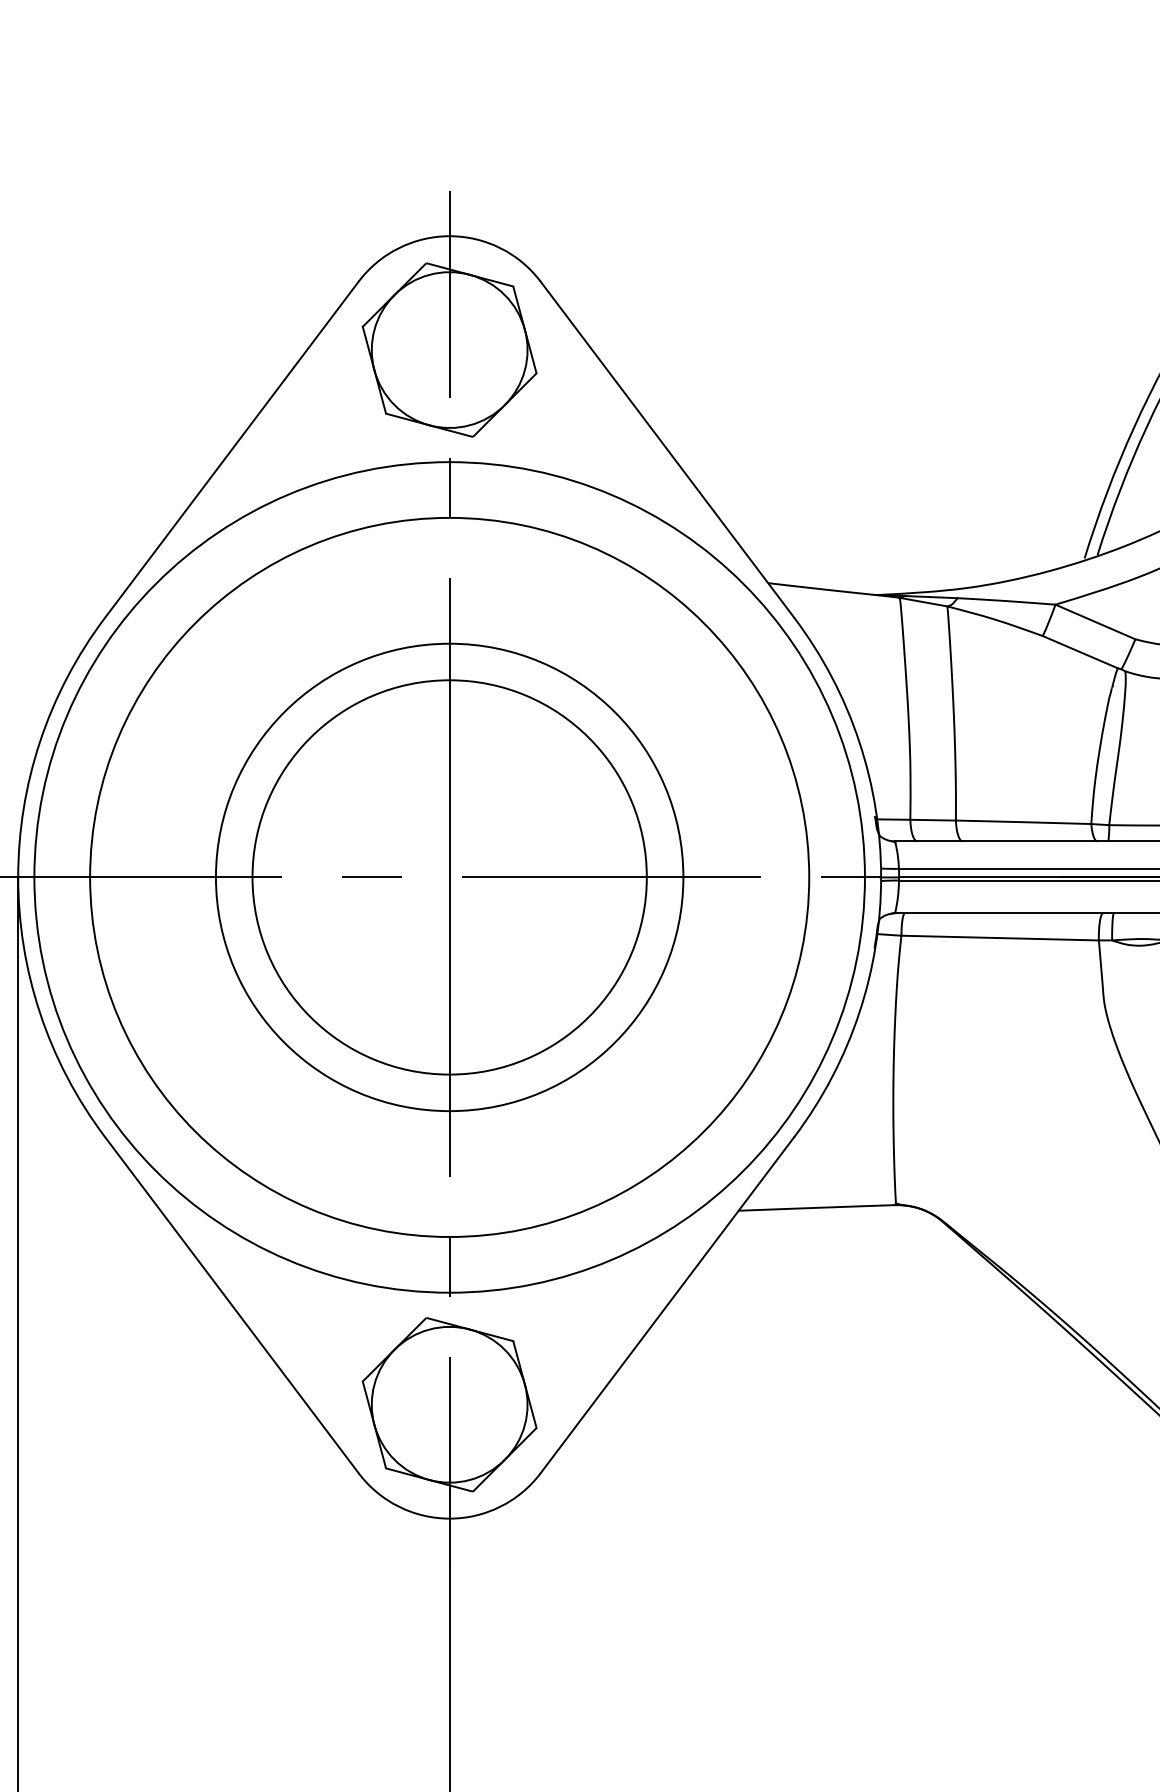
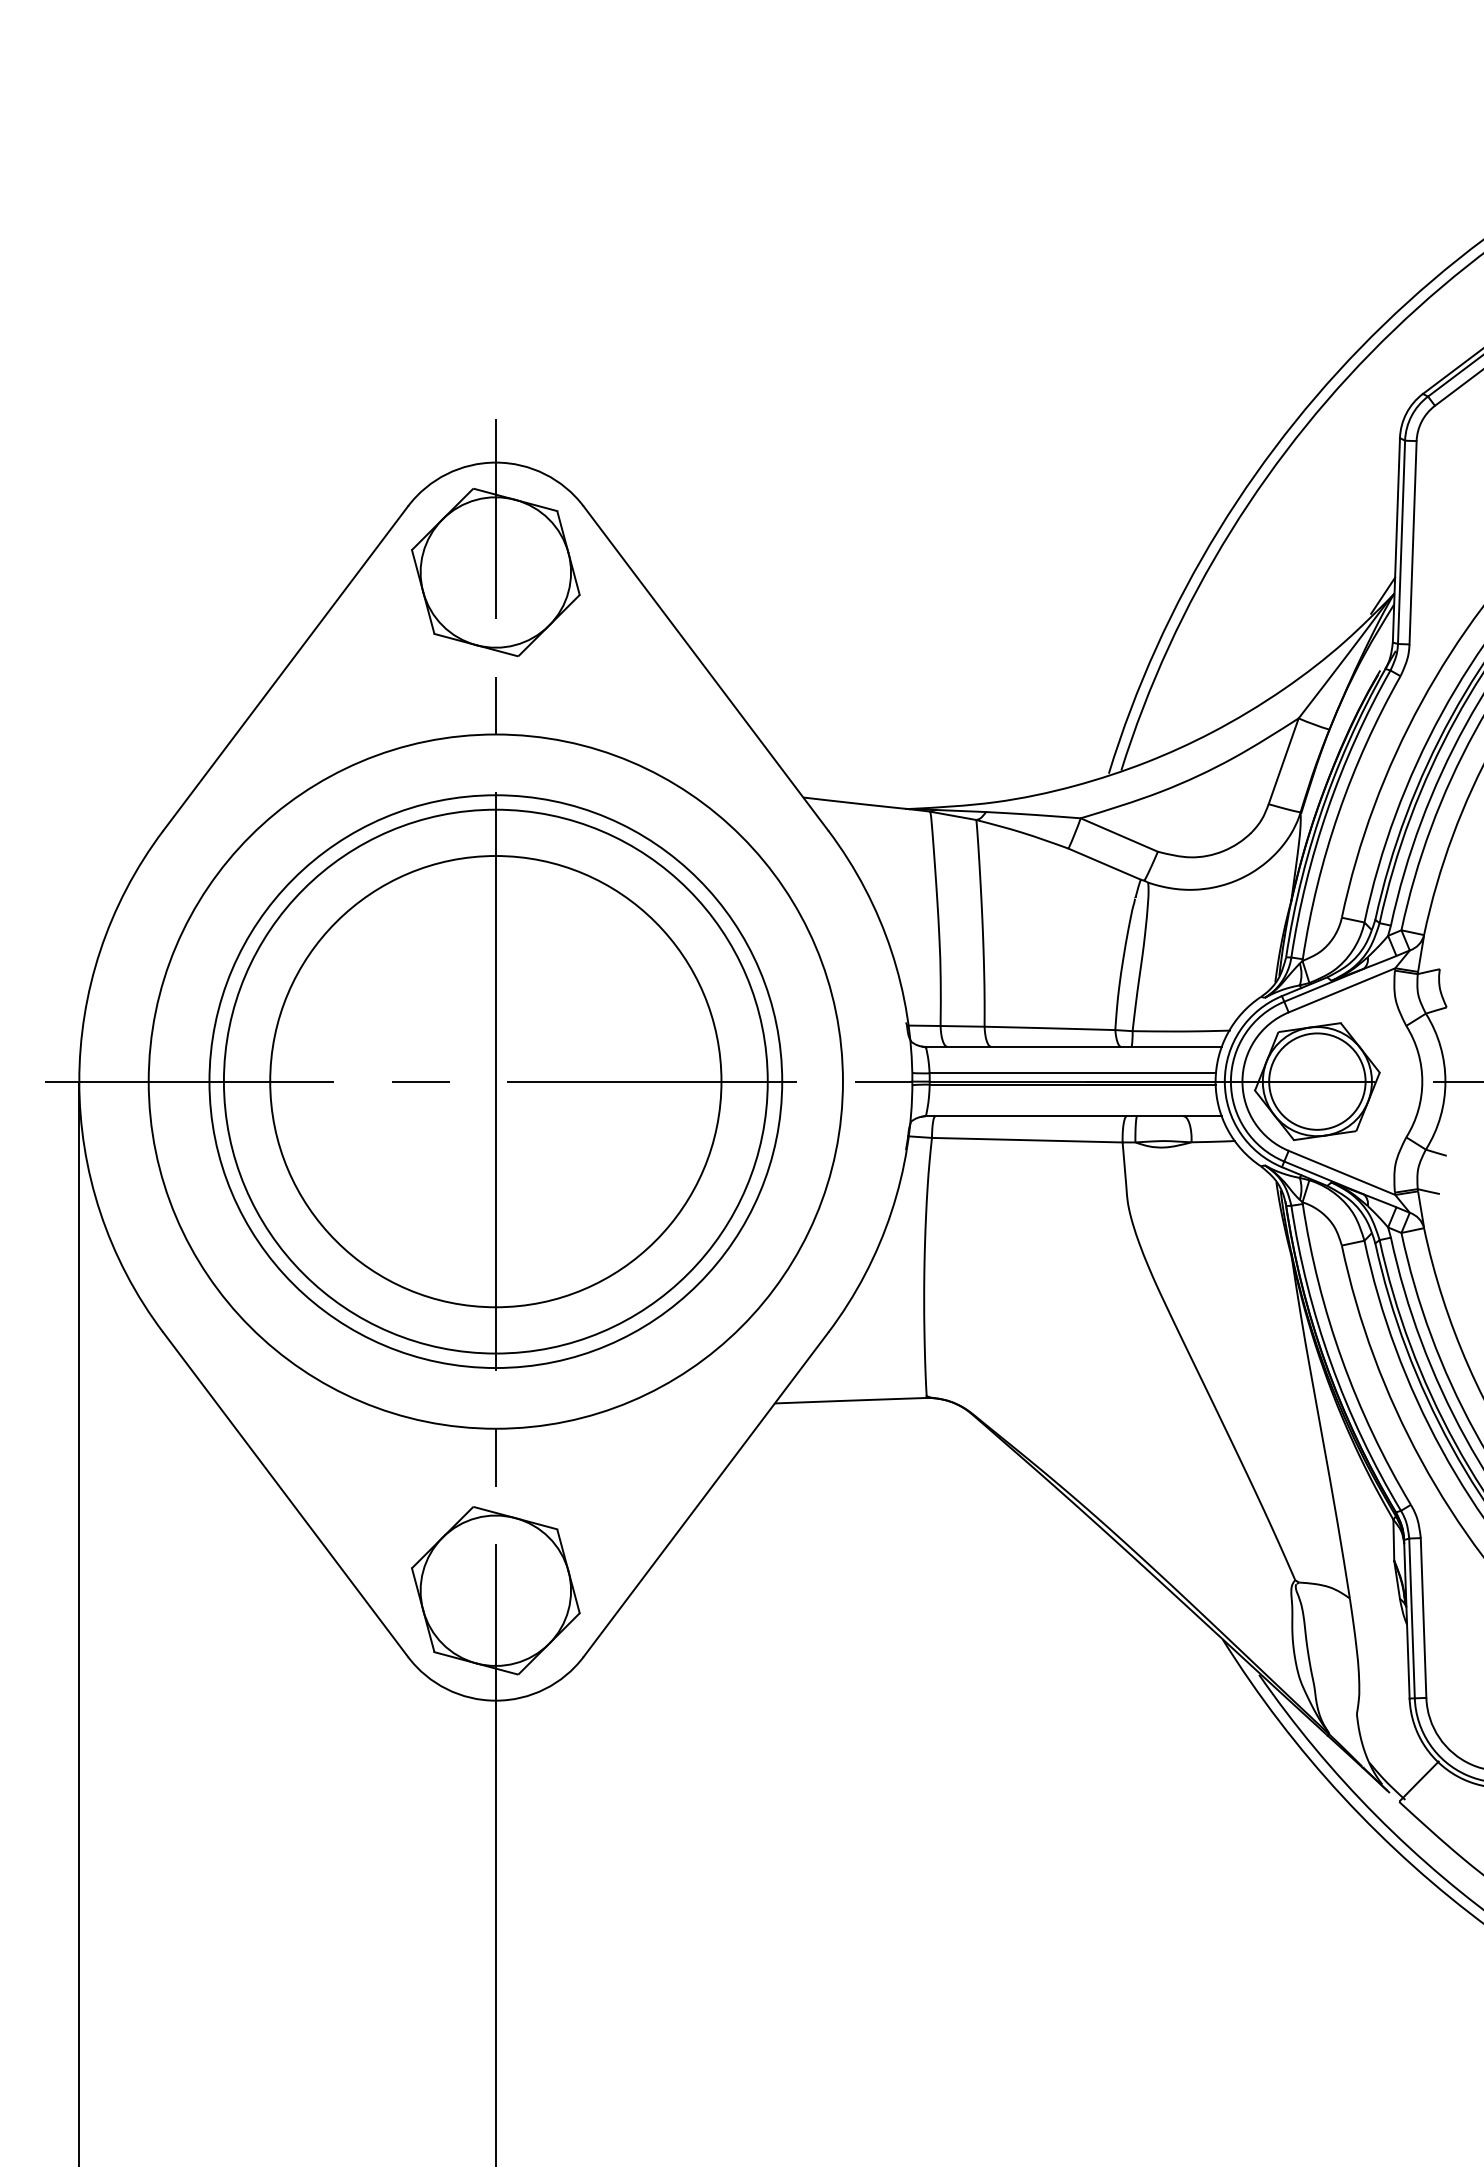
circle: (449, 877) -> (495, 1081), size x0.71
circle: (449, 877) -> (495, 1081), size x1.43

